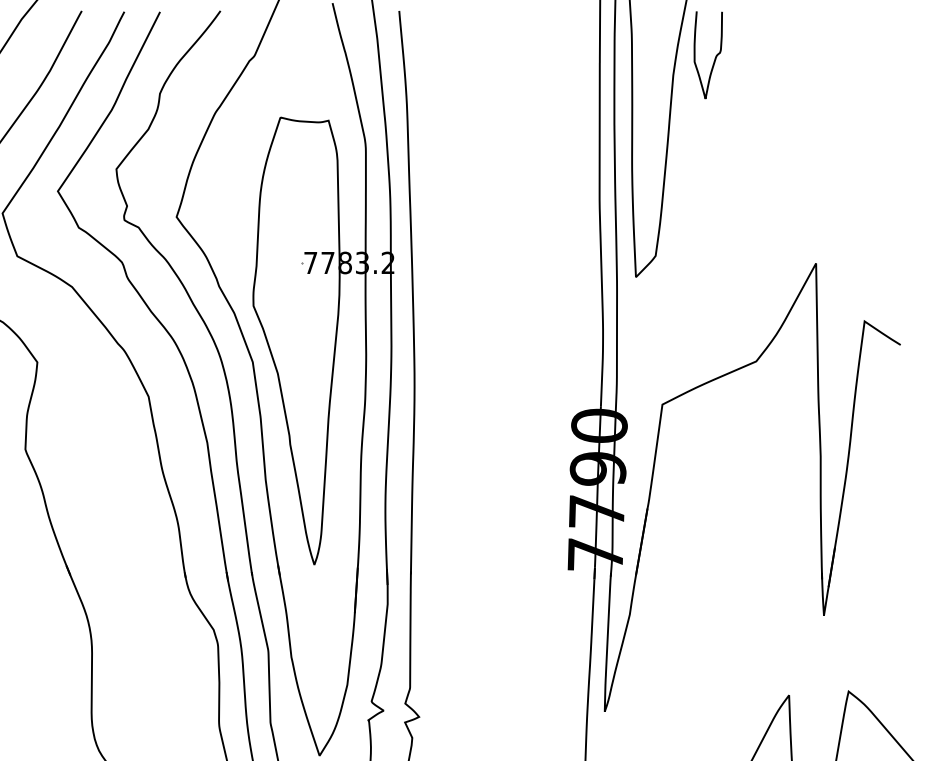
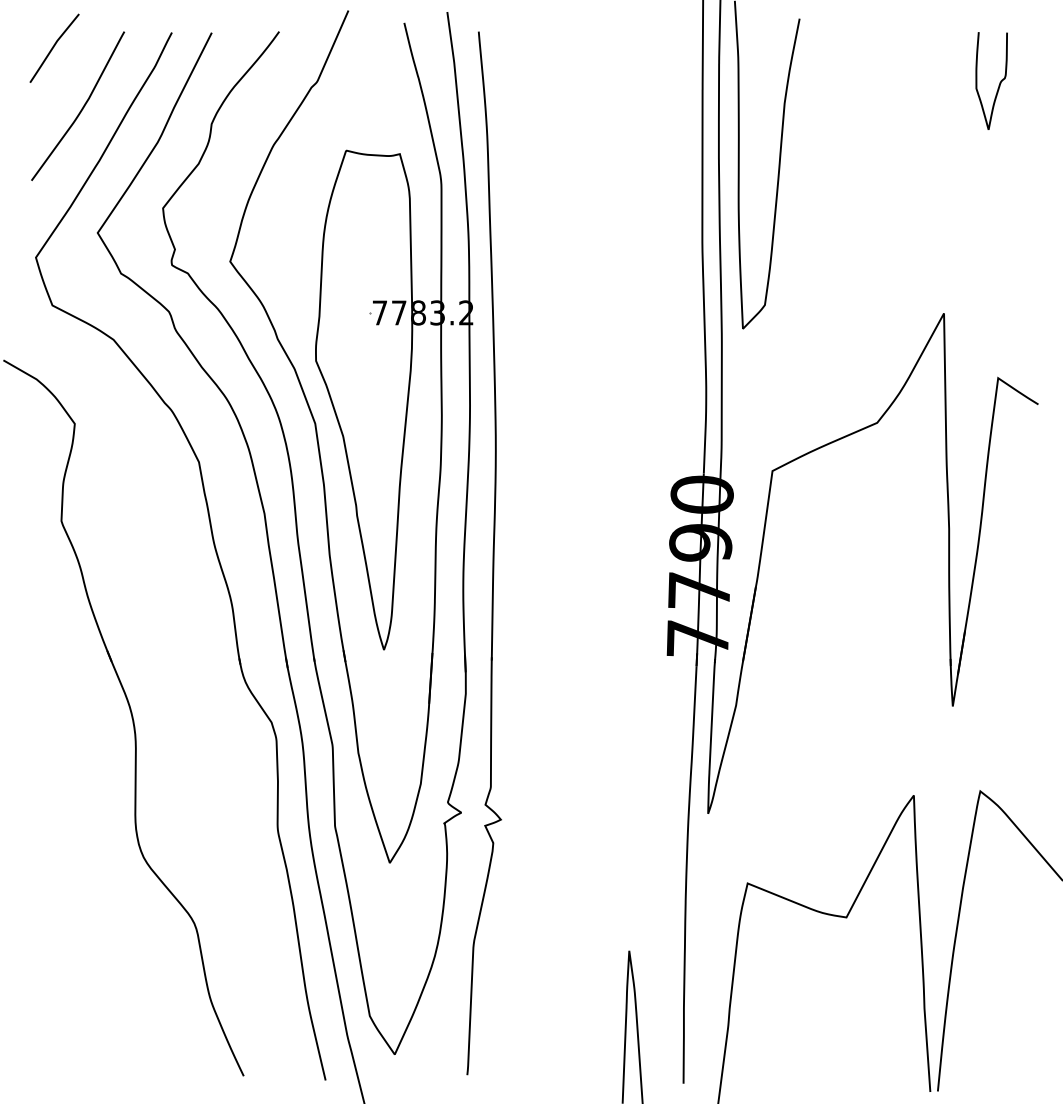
curve: (715, 56) -> (999, 82), moved

